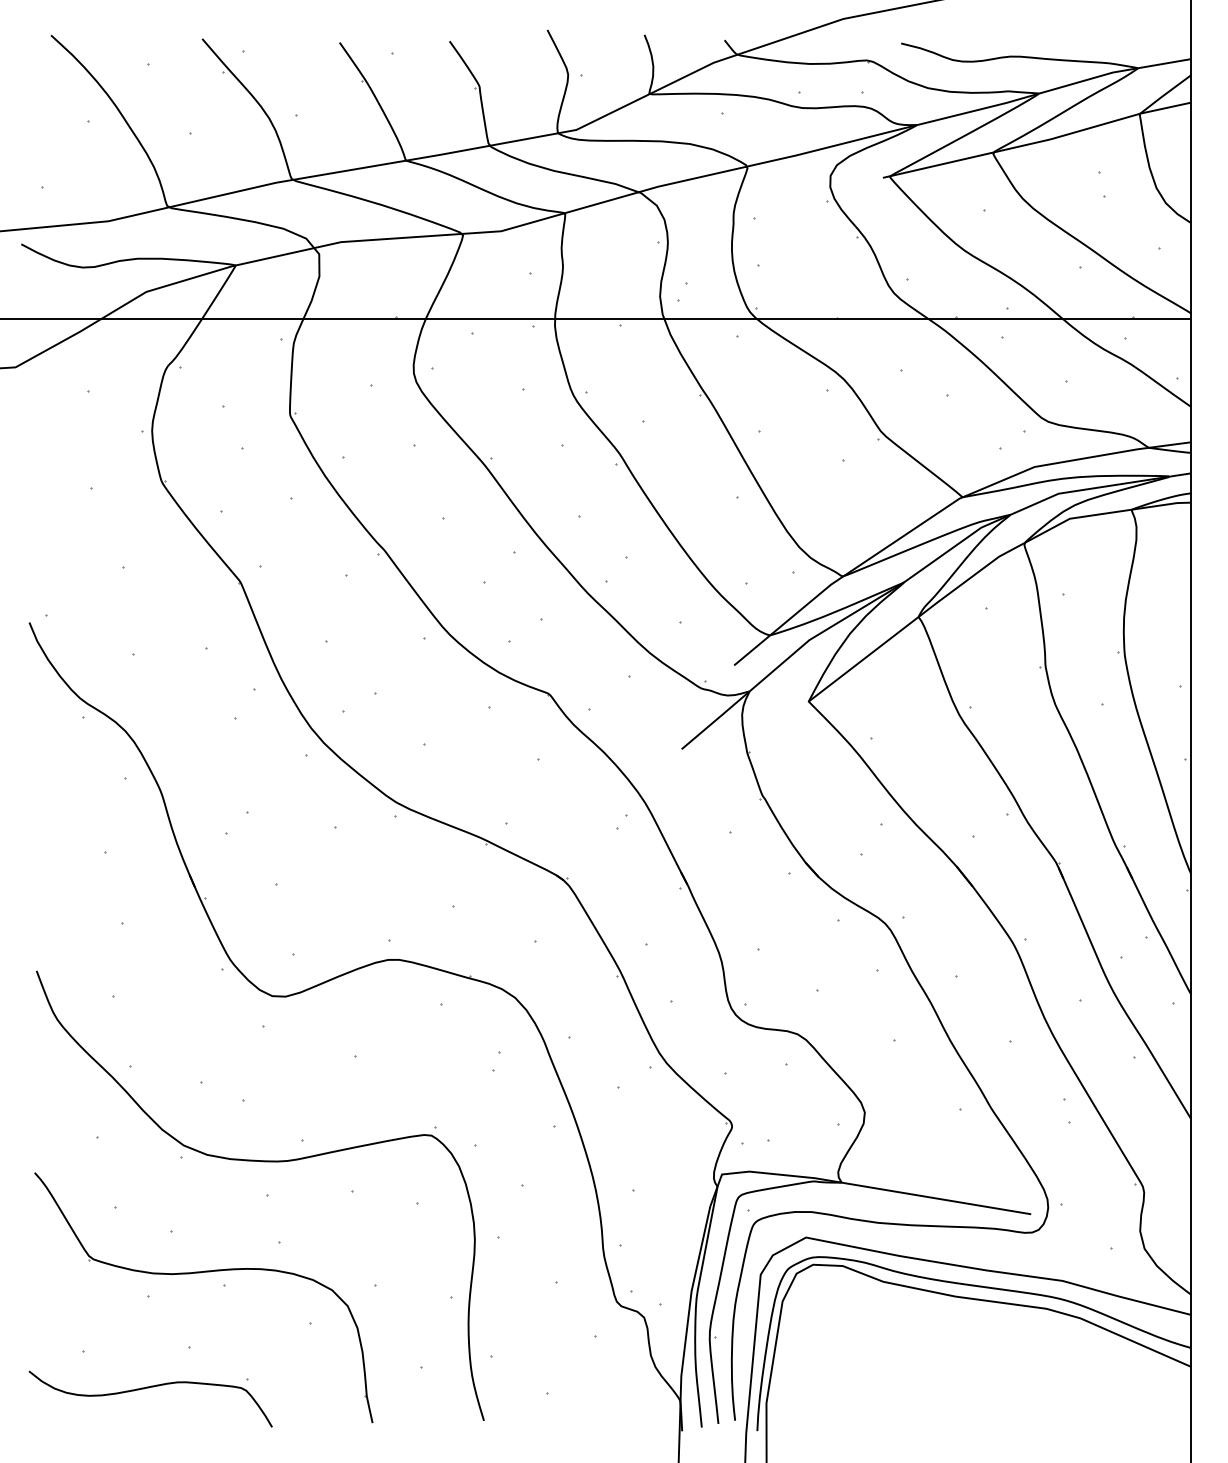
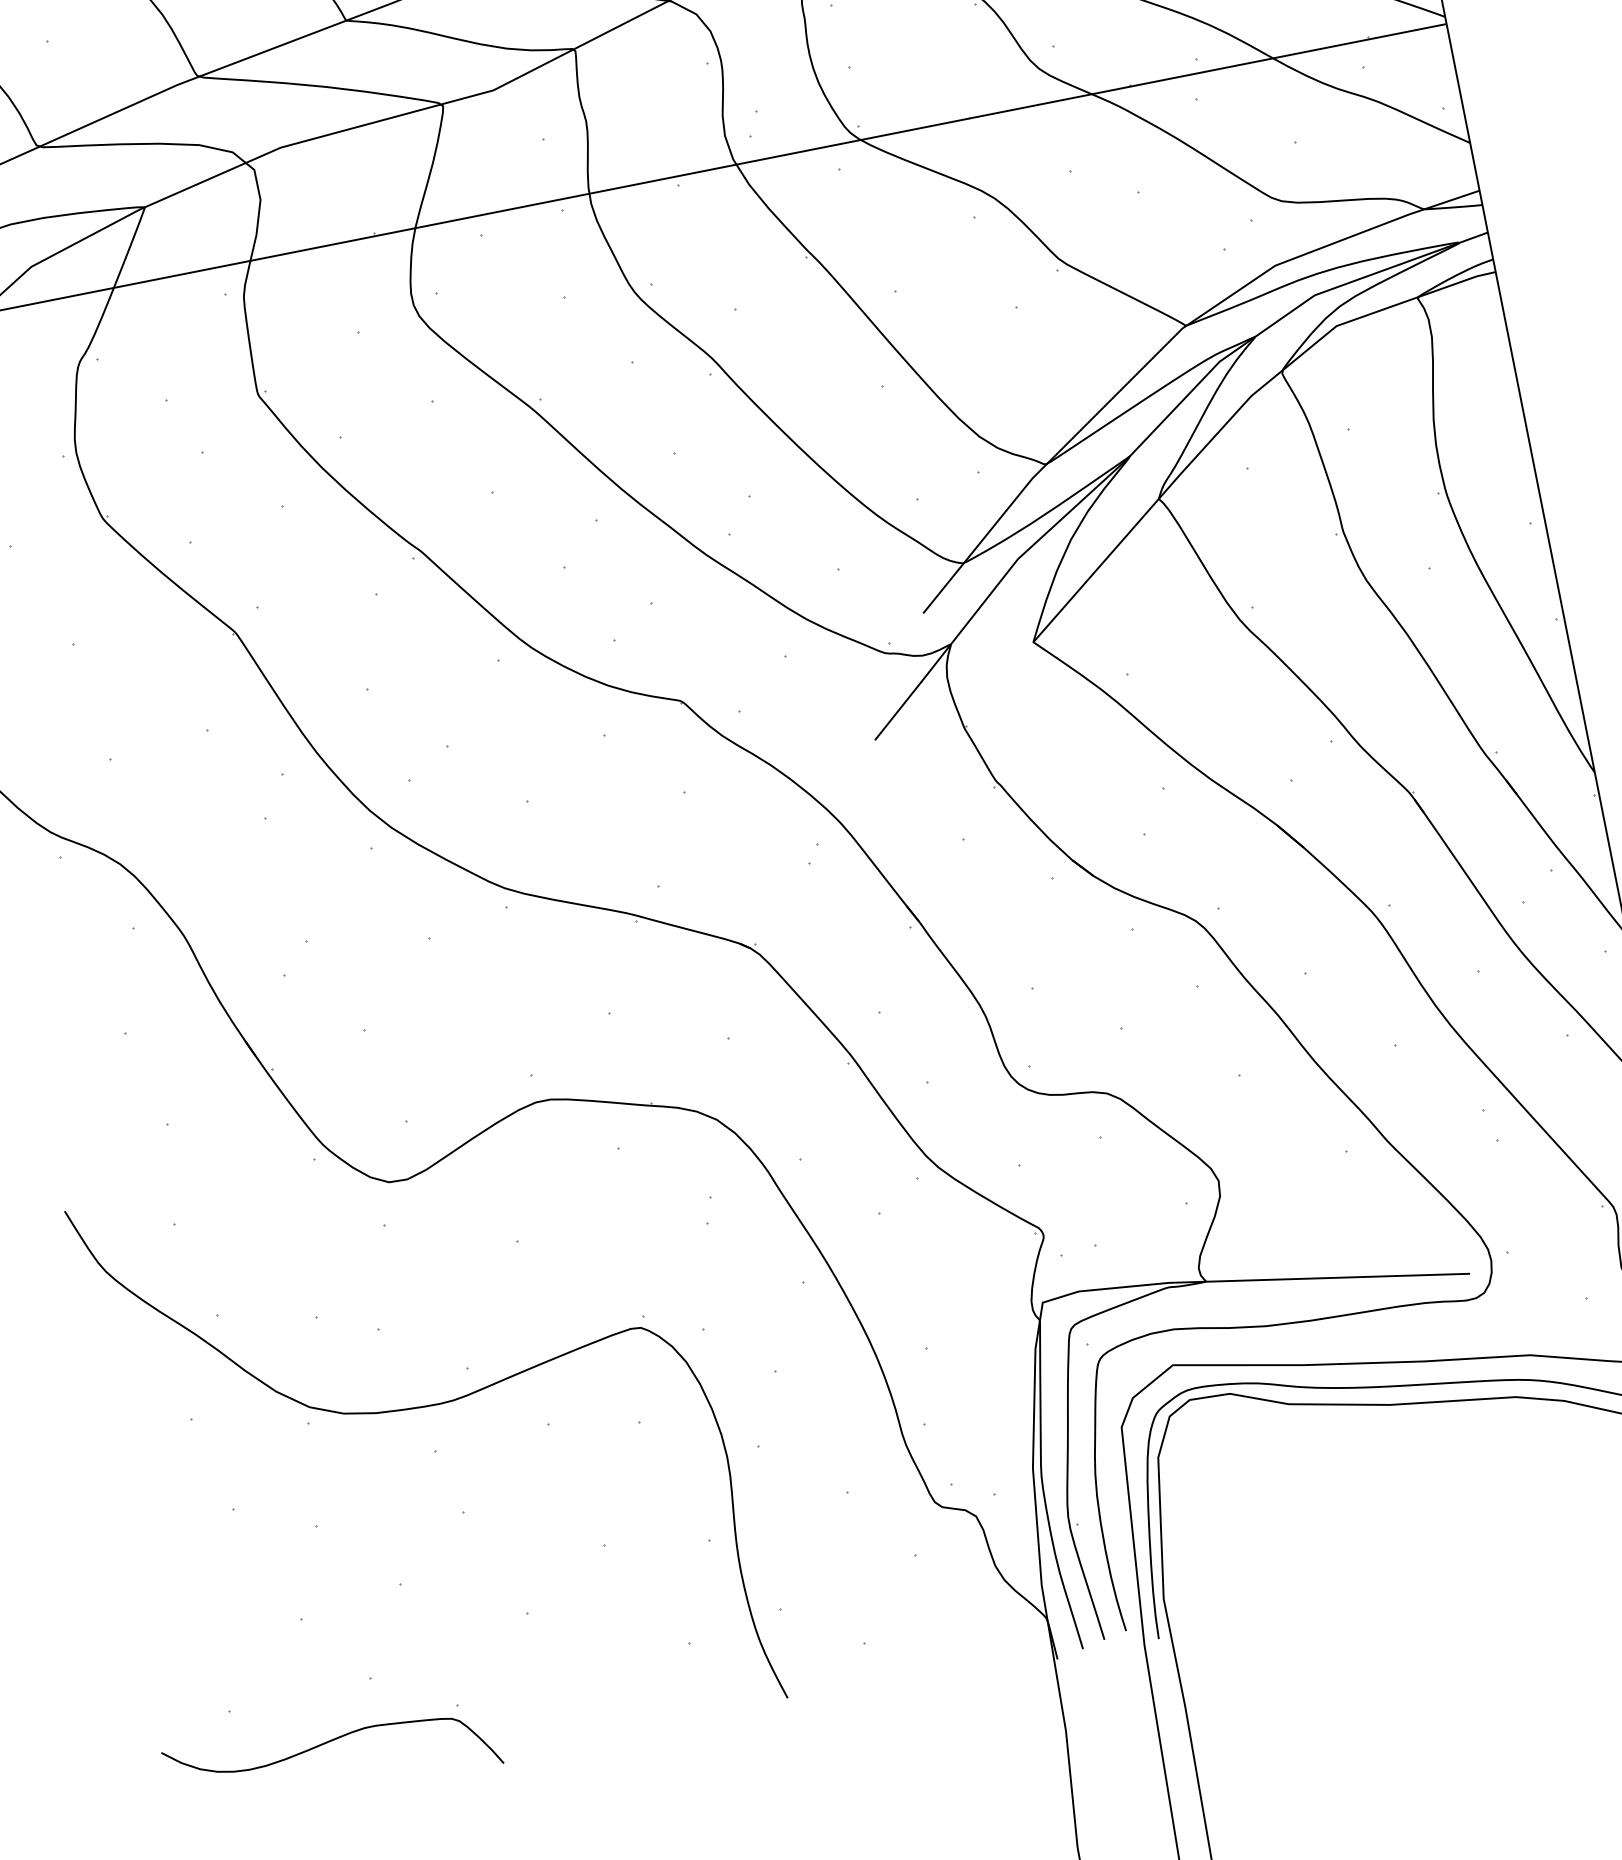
part: (200, 1273) -> (366, 1575), removed

